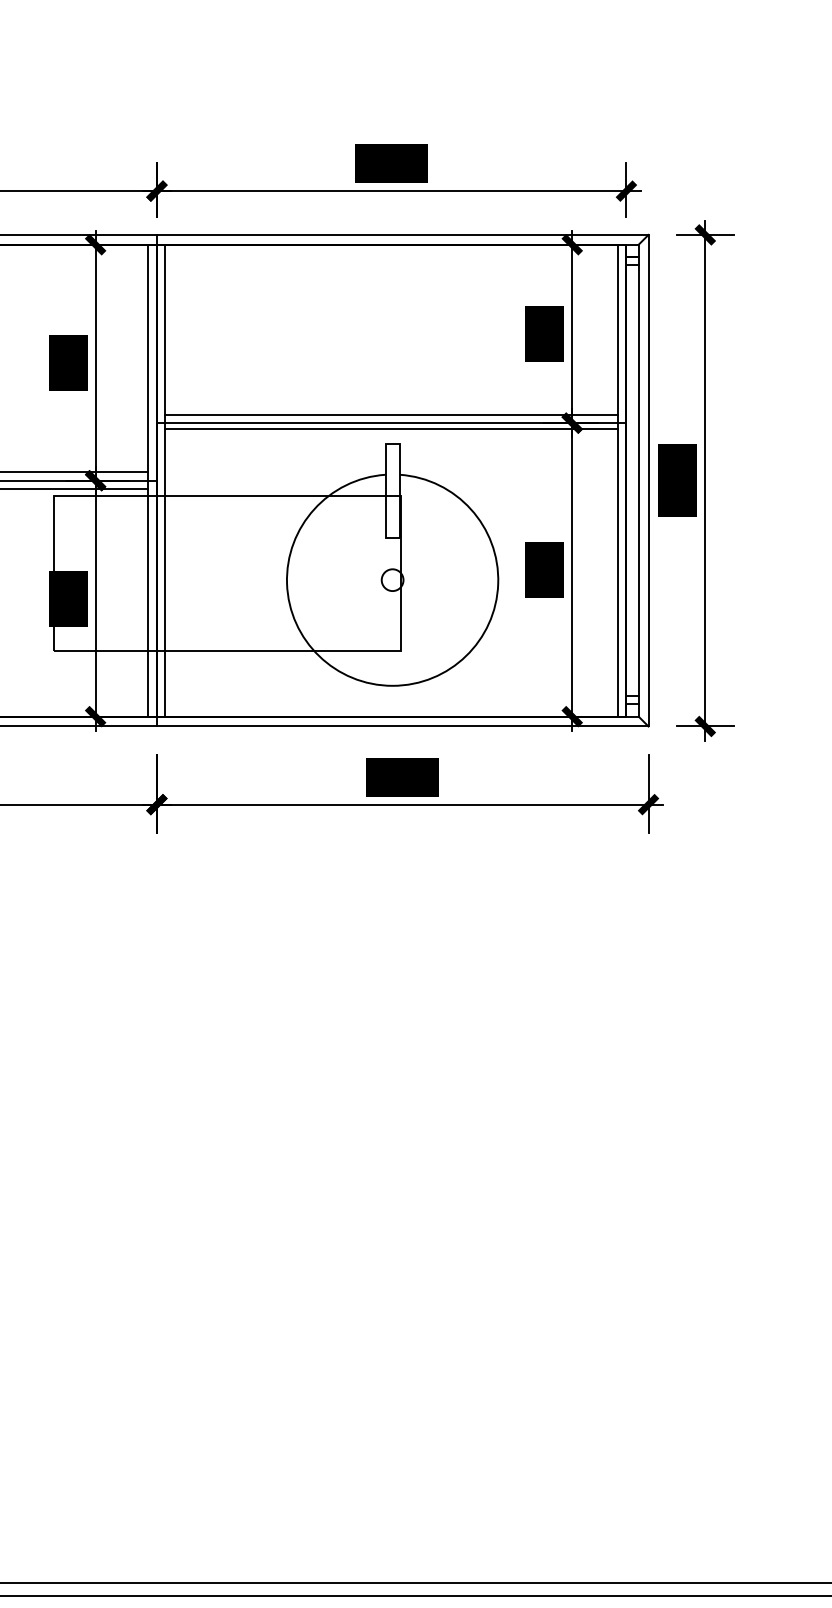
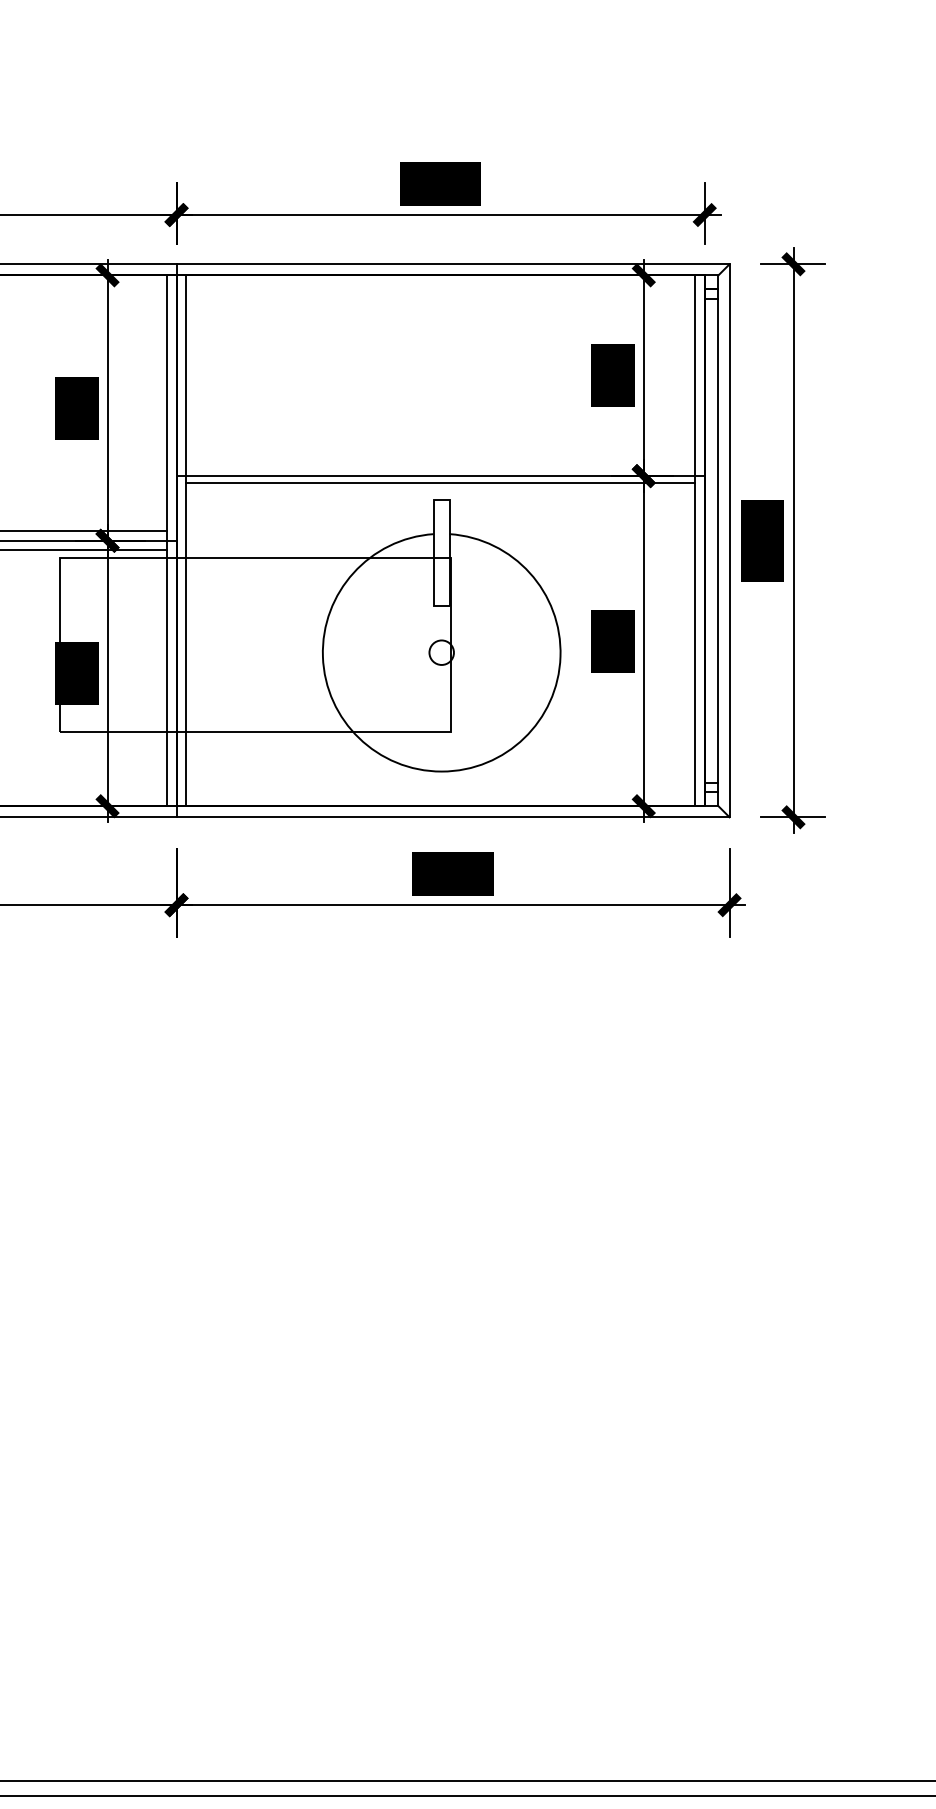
line: (391, 414) -> (440, 466), removed

